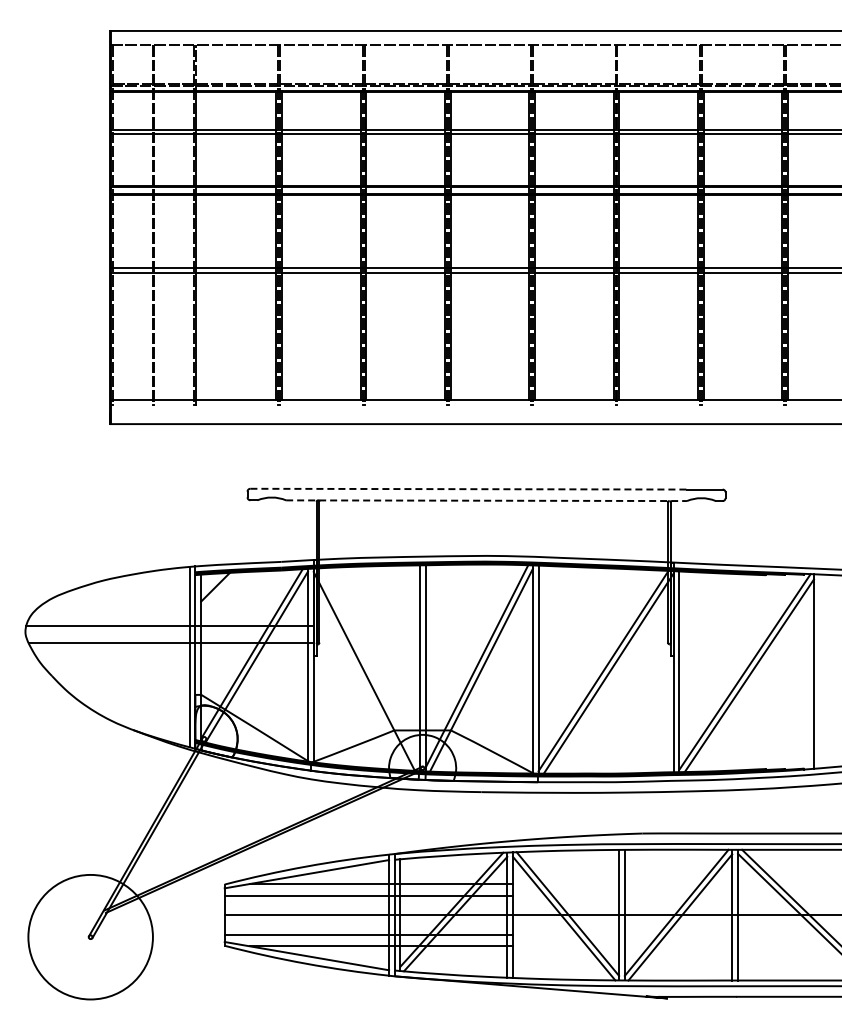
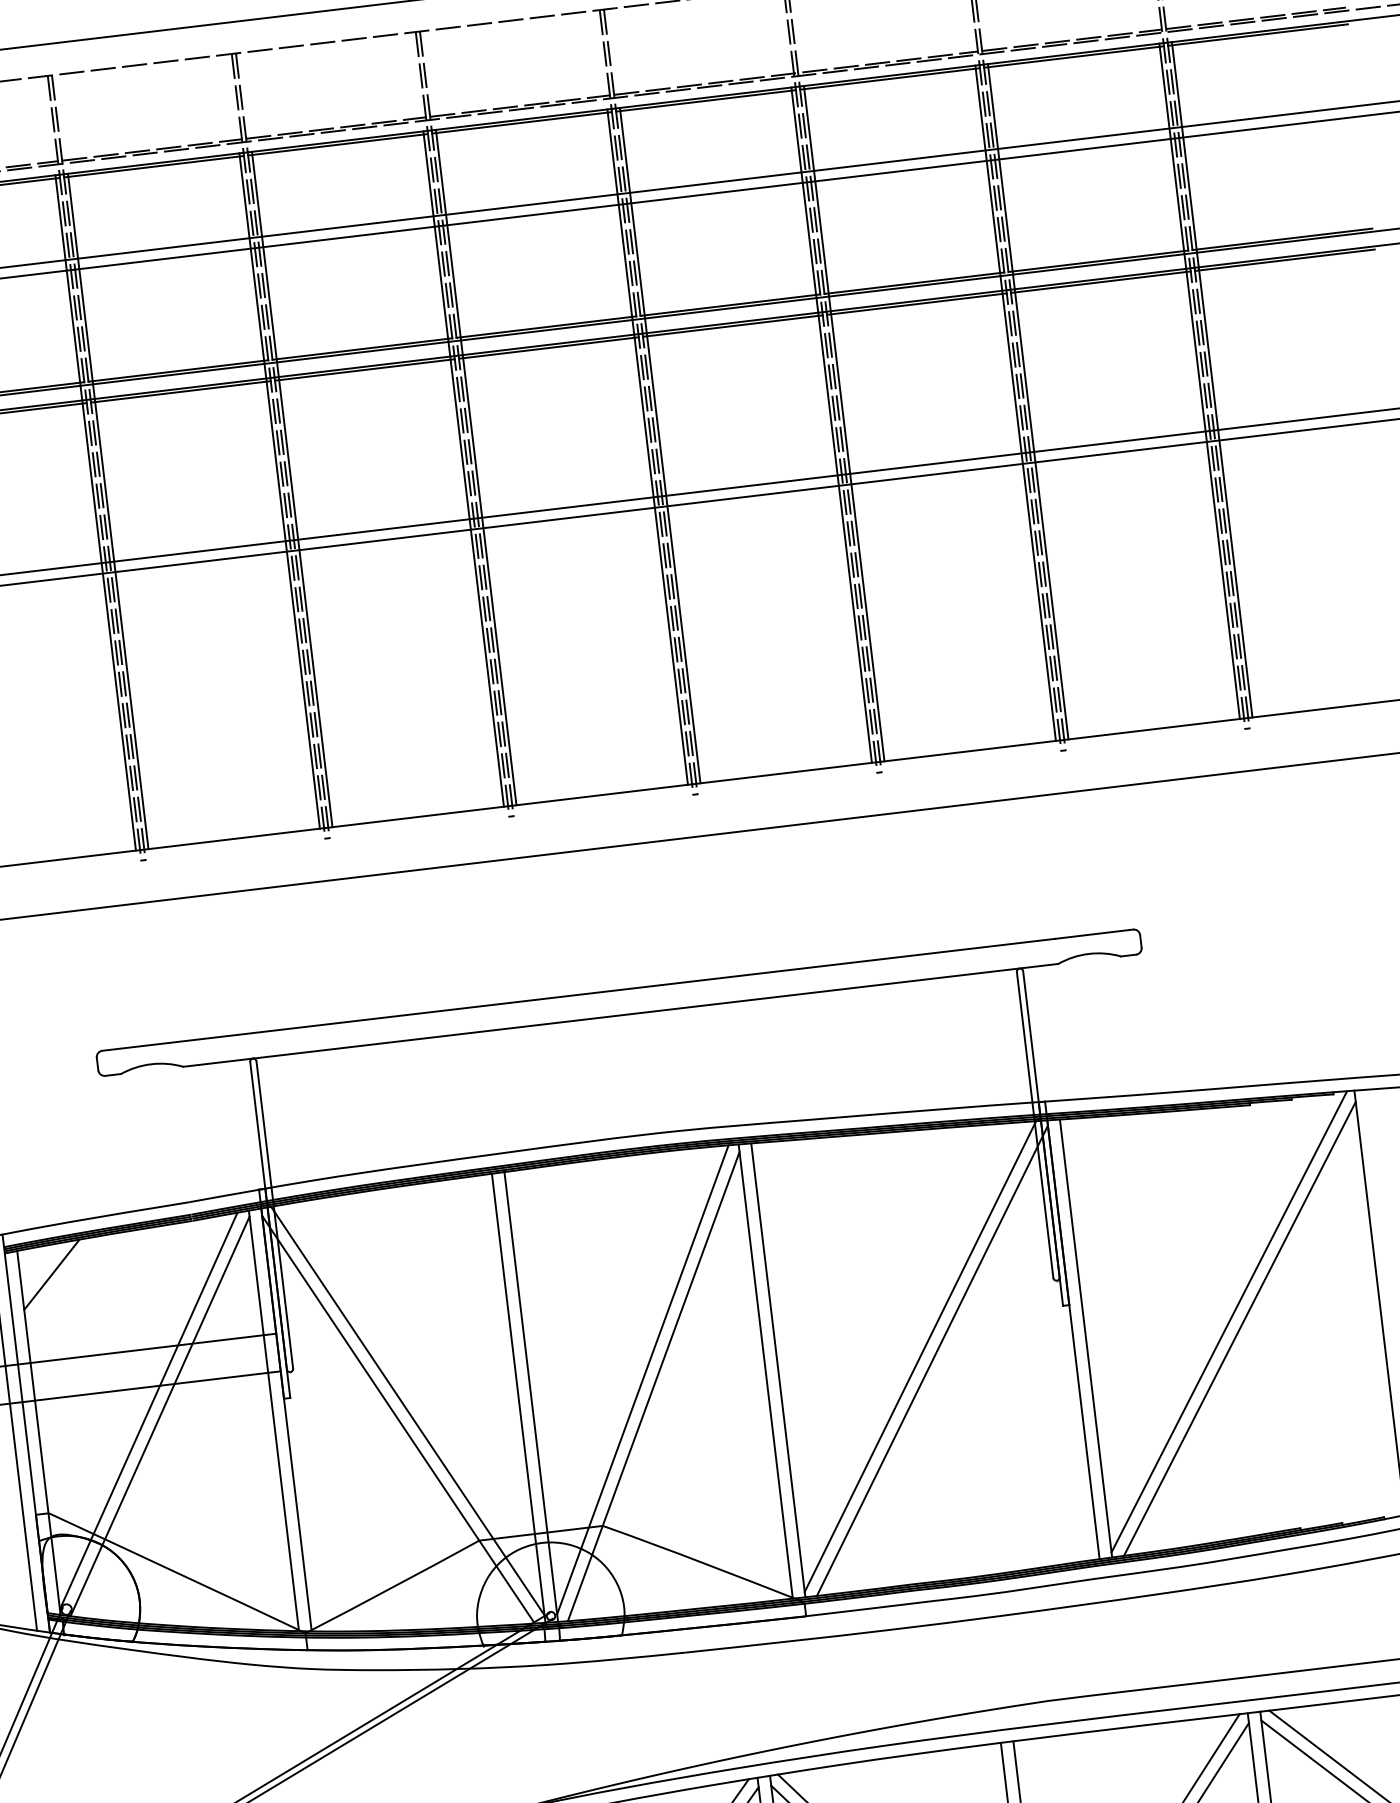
line: (469, 489) -> (580, 995), dashed -> solid
line: (487, 500) -> (622, 1014), dashed -> solid
line: (368, 667) -> (406, 1410), added

